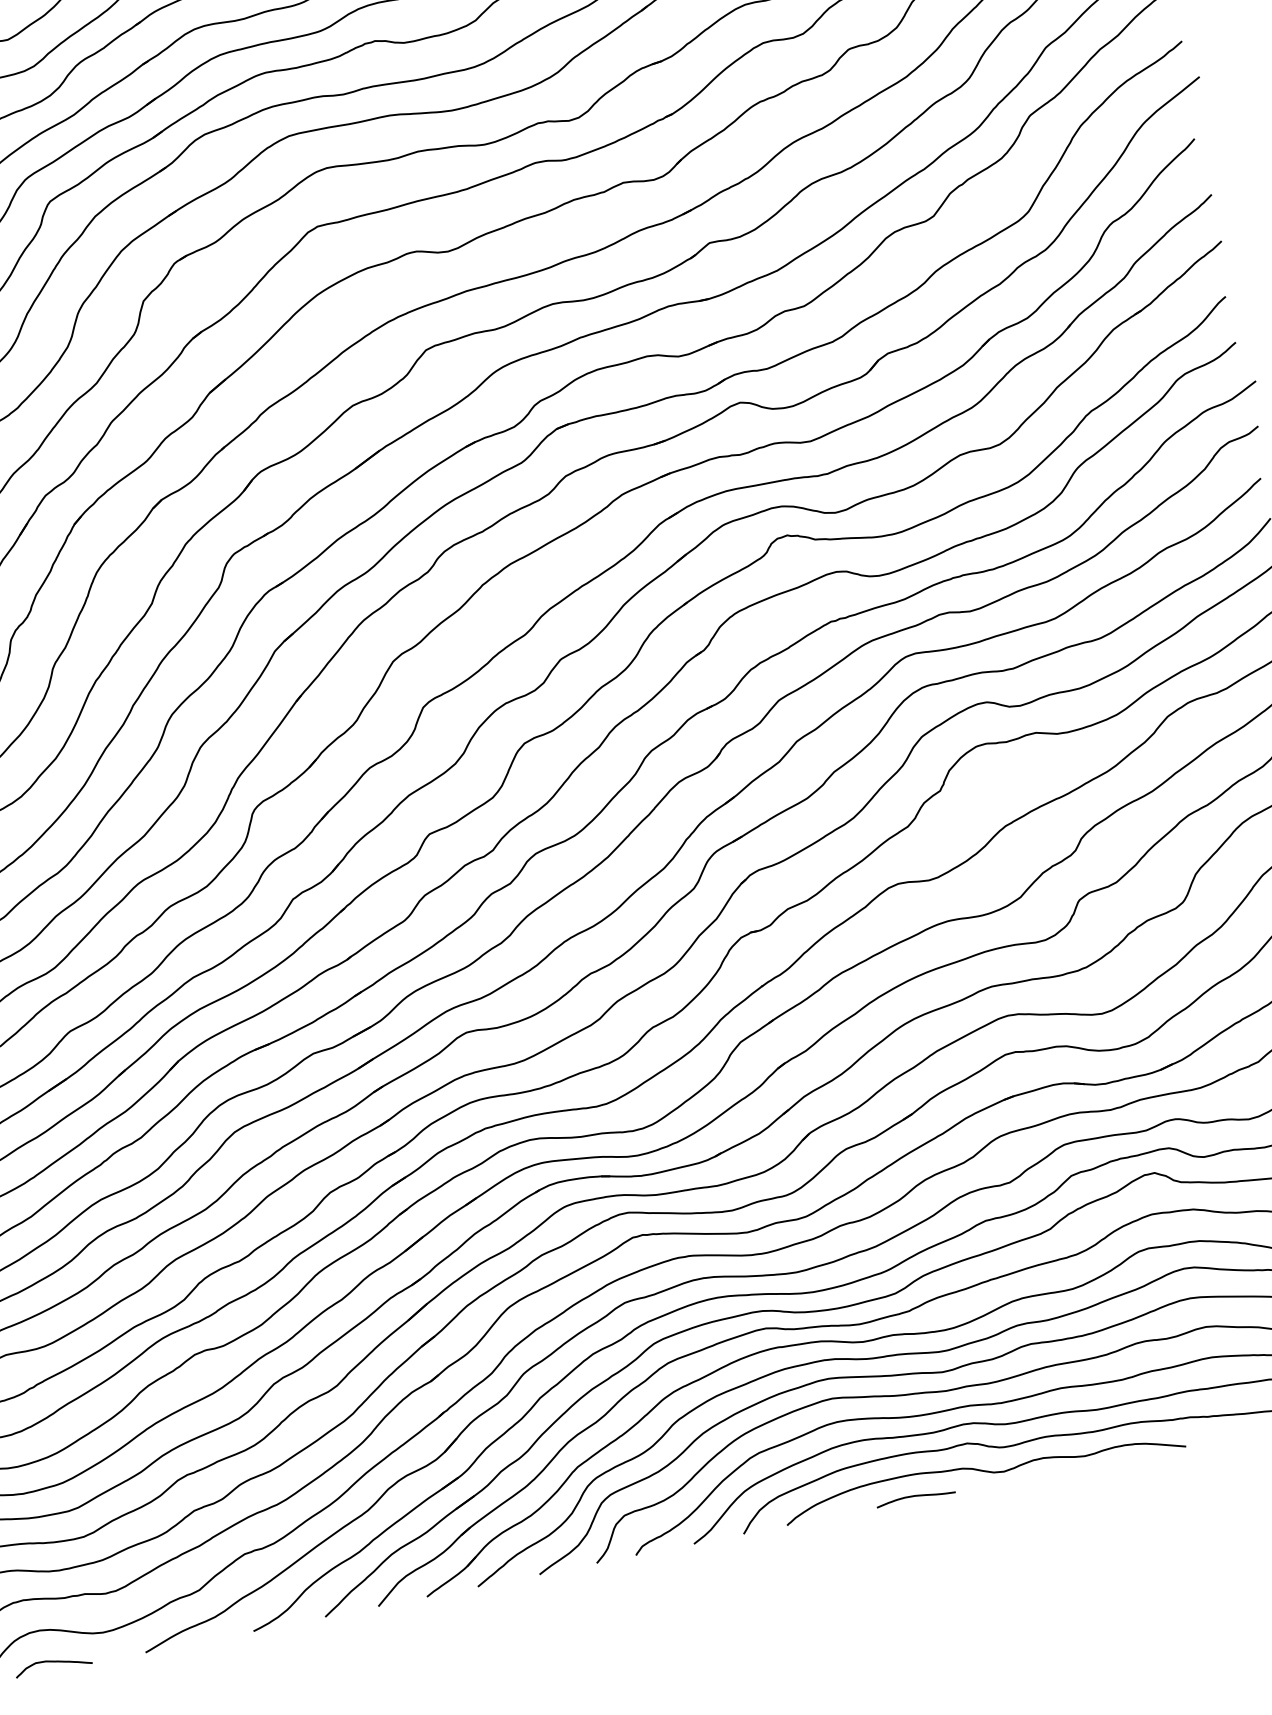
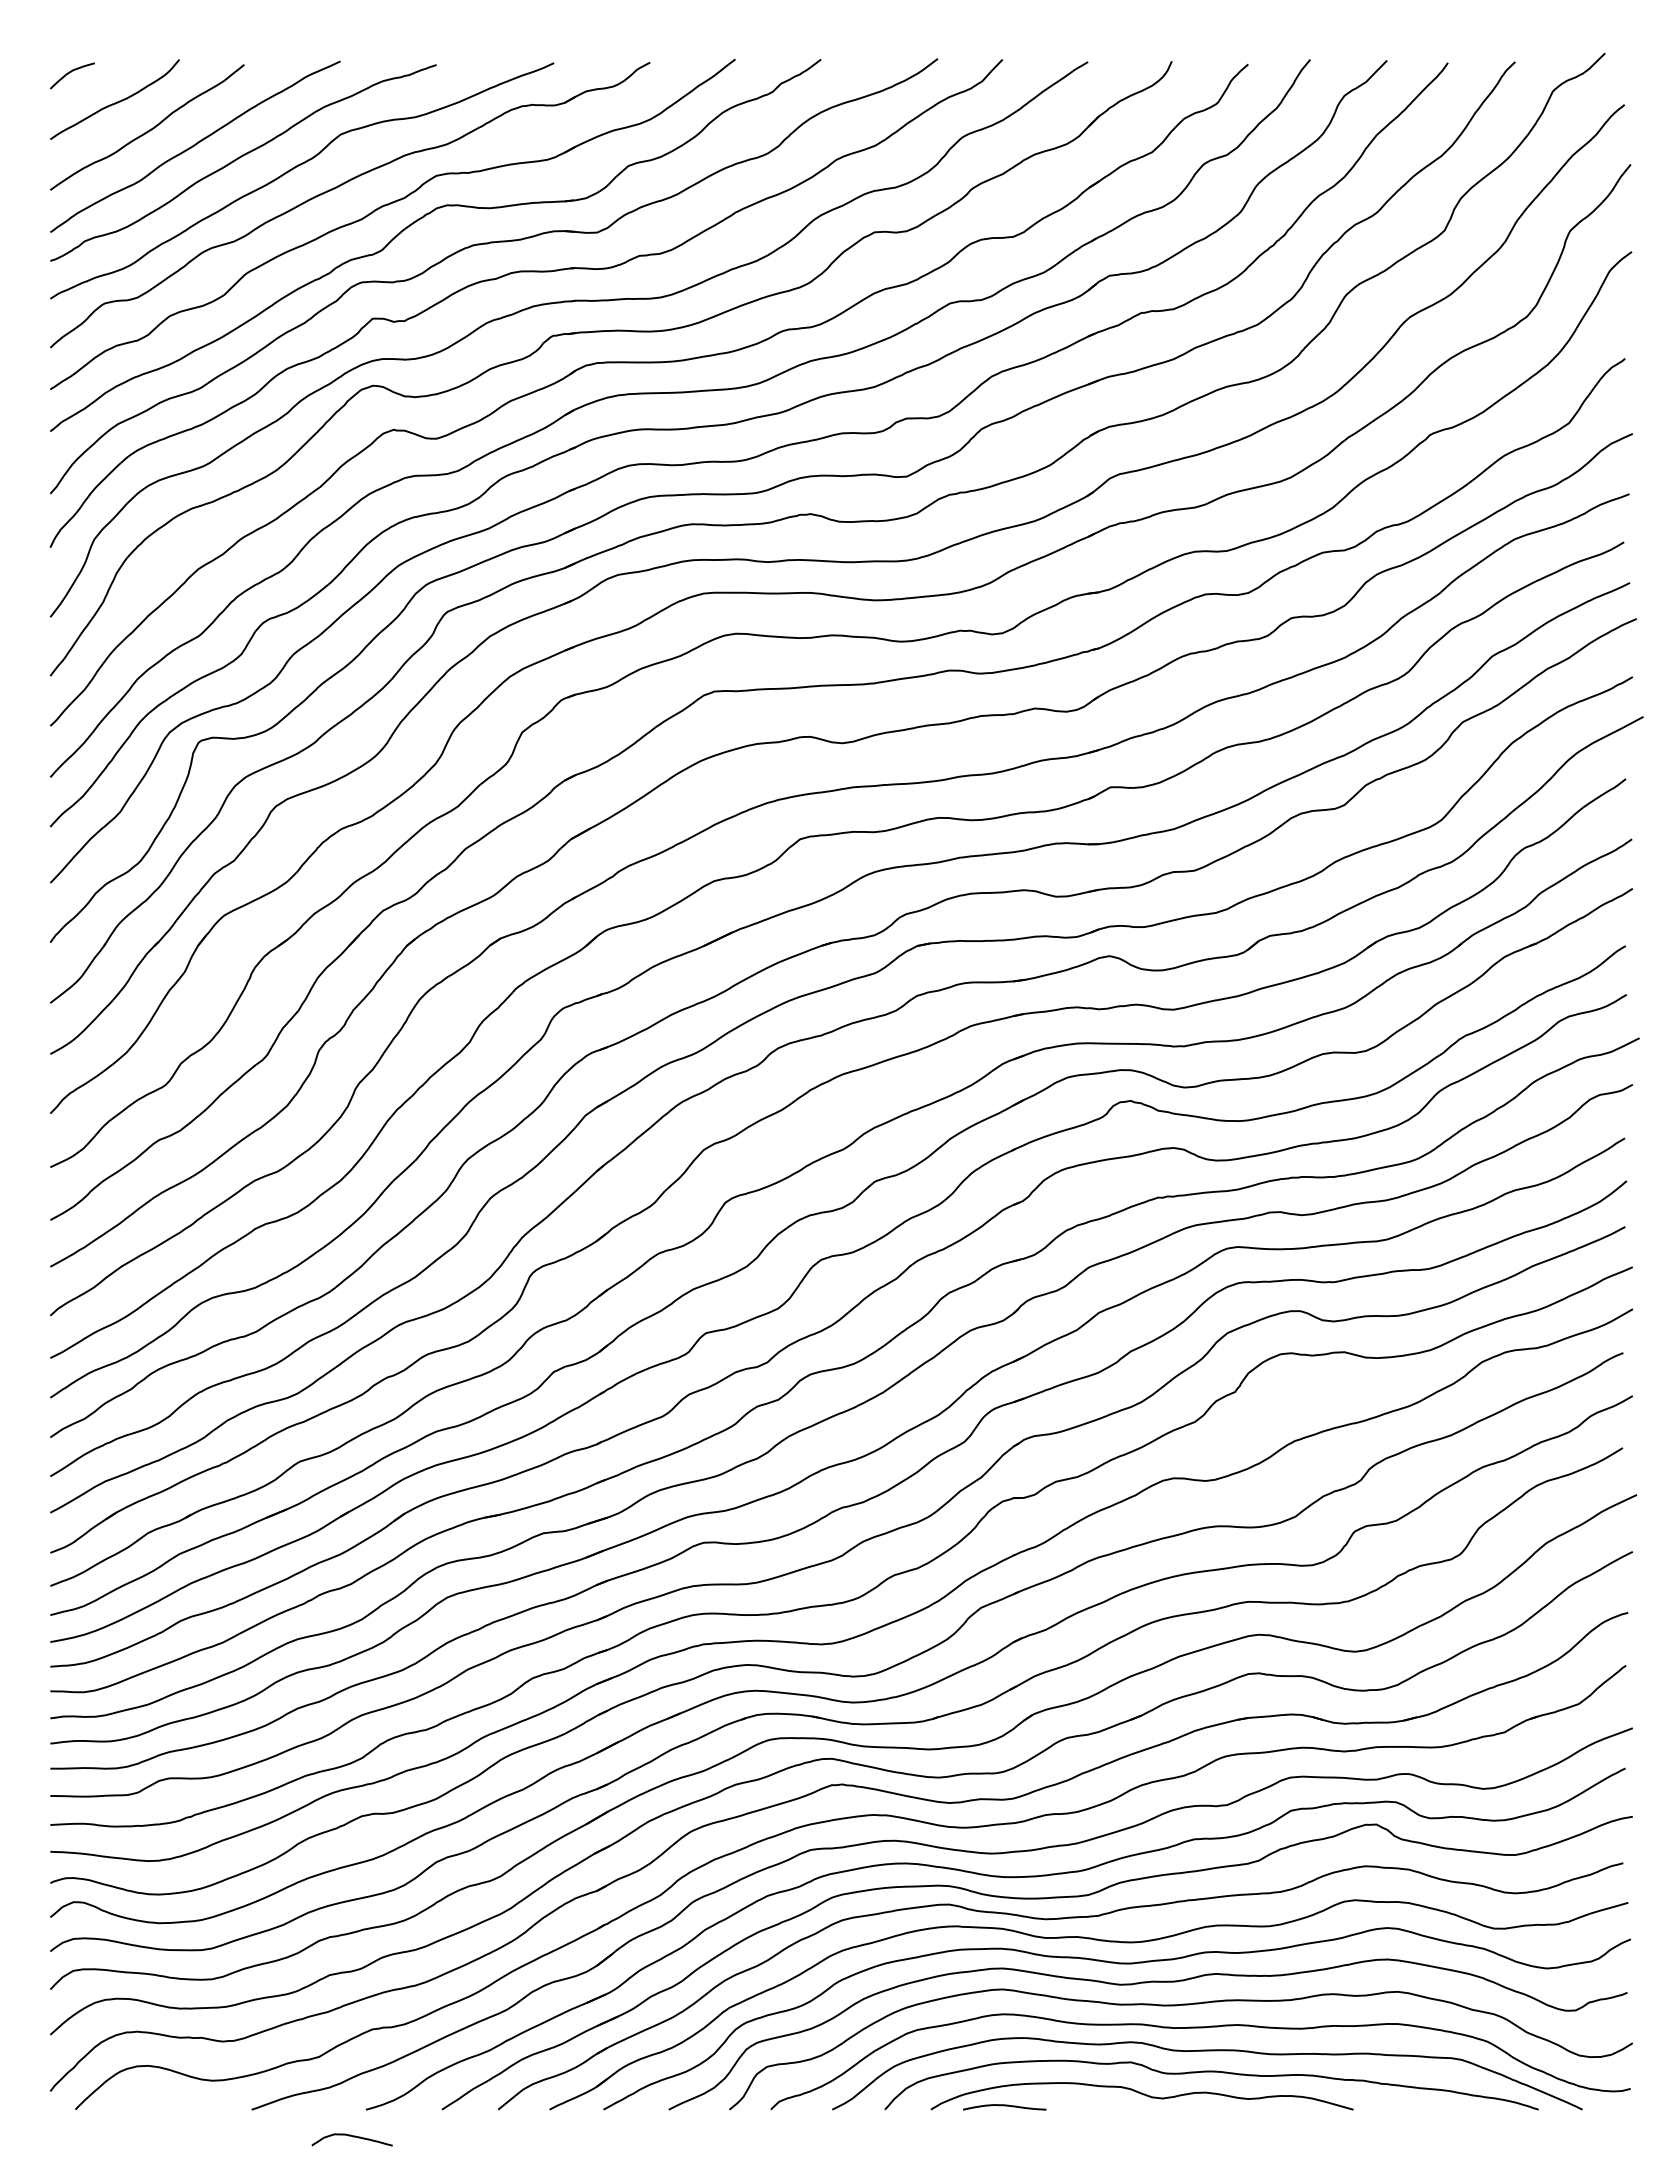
curve: (915, 1497) -> (1004, 2106), moved
curve: (54, 1662) -> (353, 2137), moved

